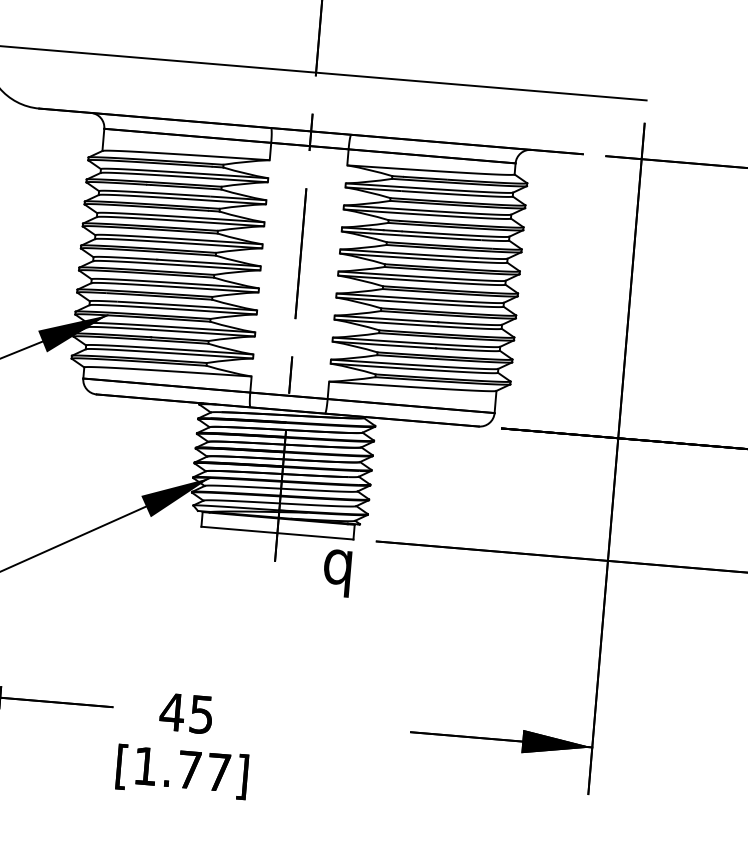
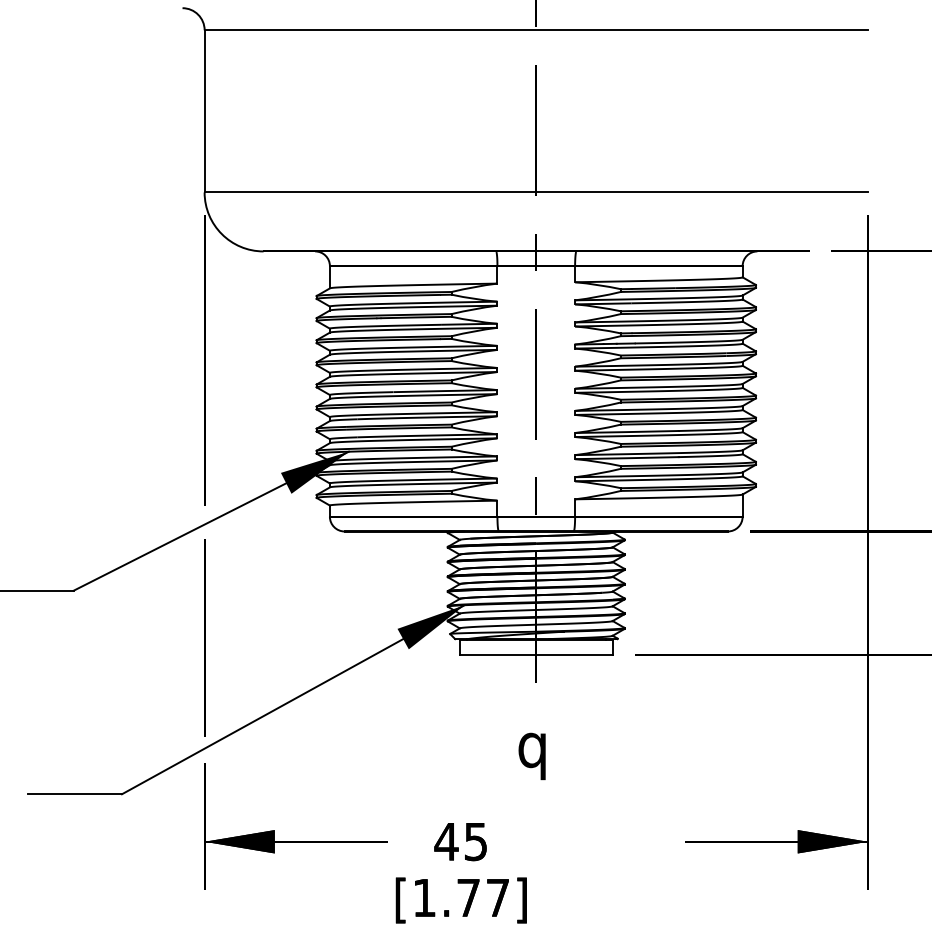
text: (336, 573) -> (531, 756), moved

